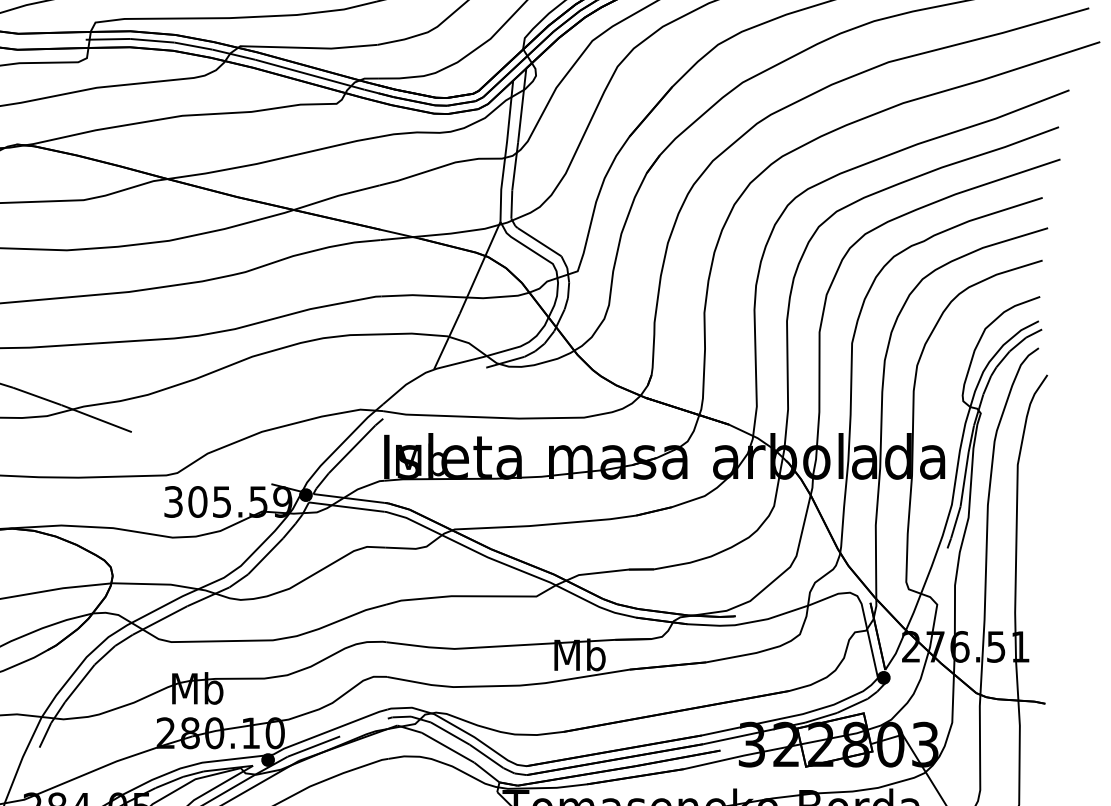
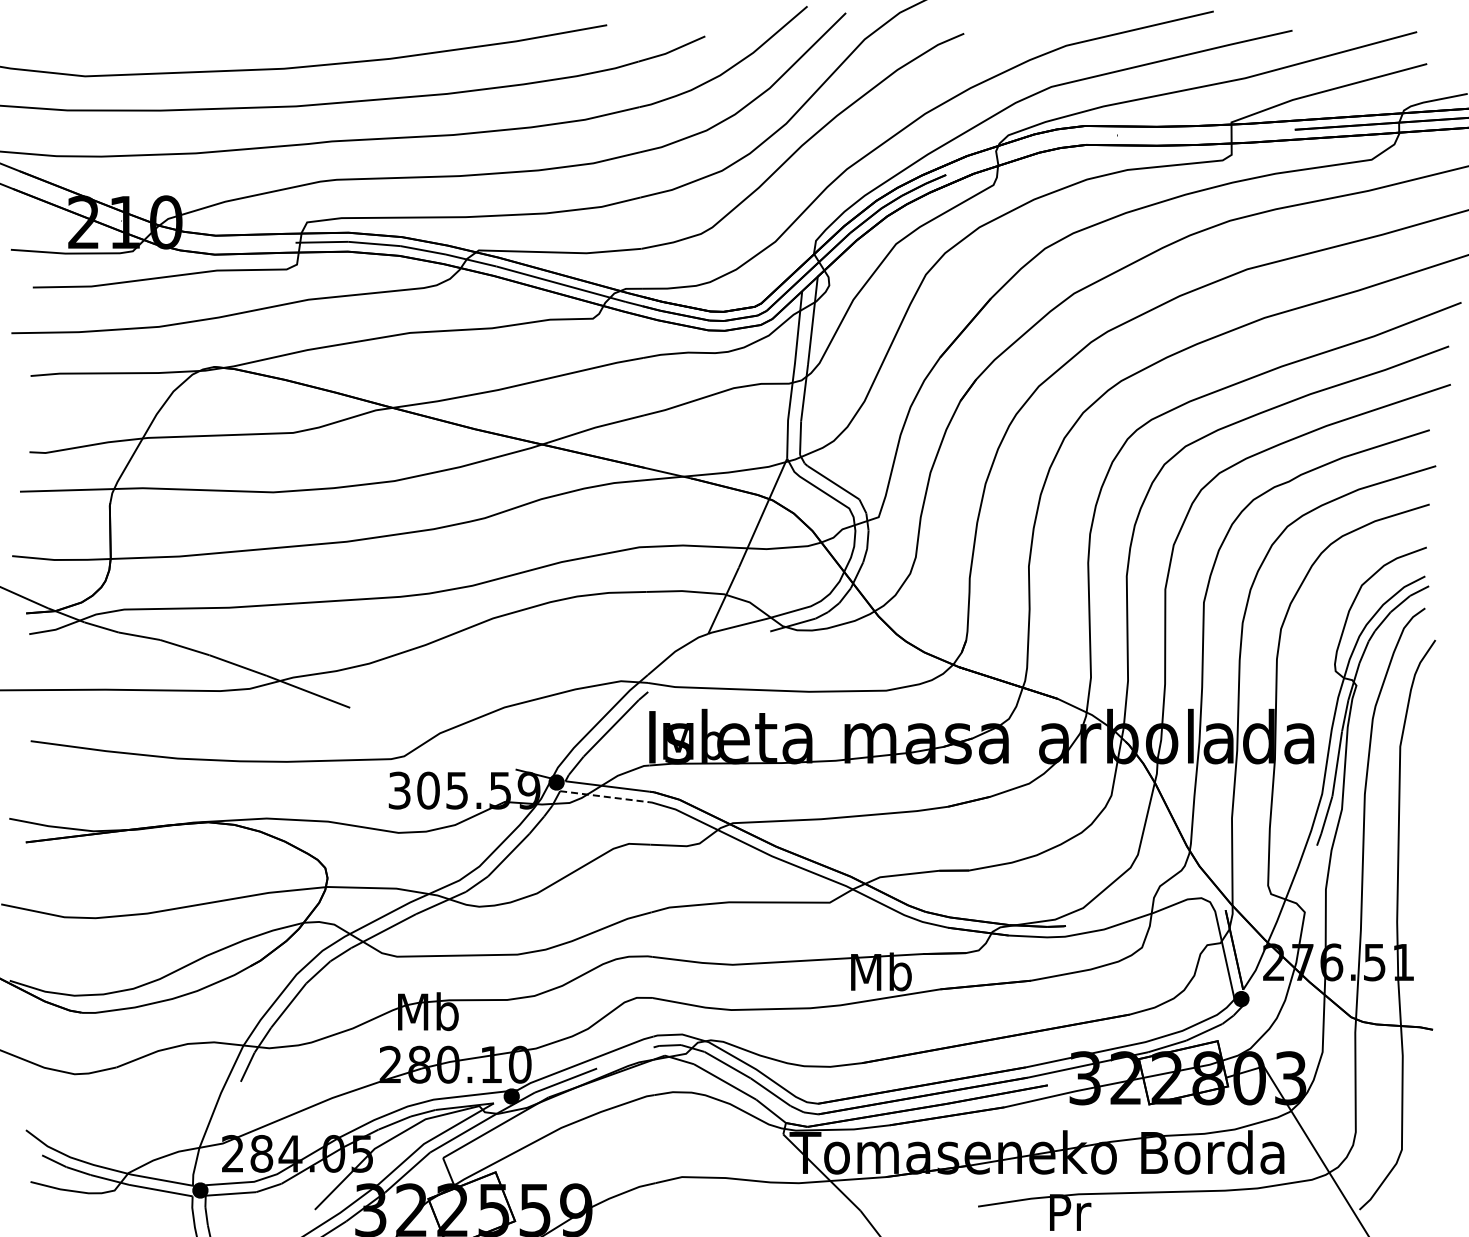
line: (347, 506) -> (605, 796), solid -> dashed

